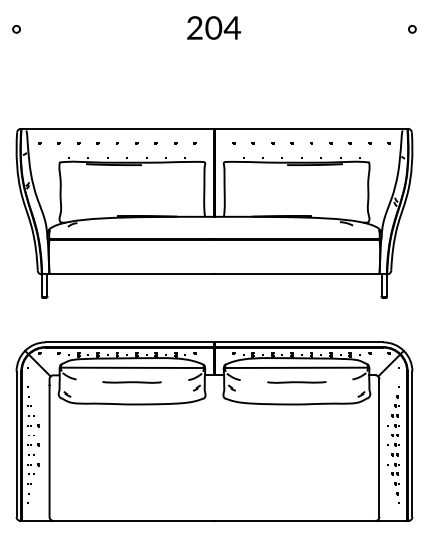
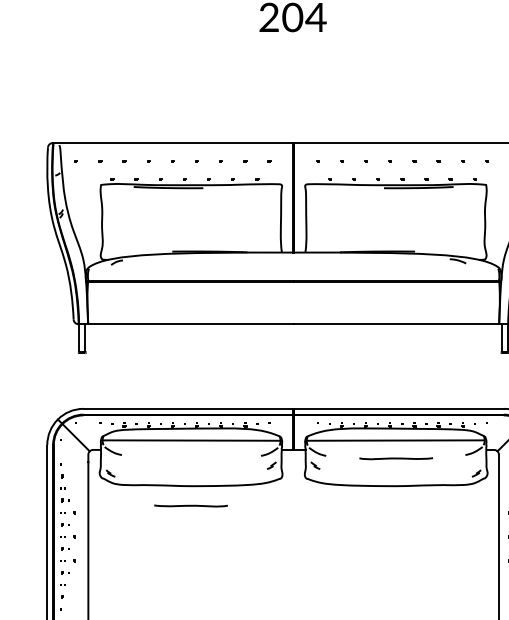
circle: (16, 29) -> (47, 19), removed
line: (131, 382) -> (190, 506), moved

